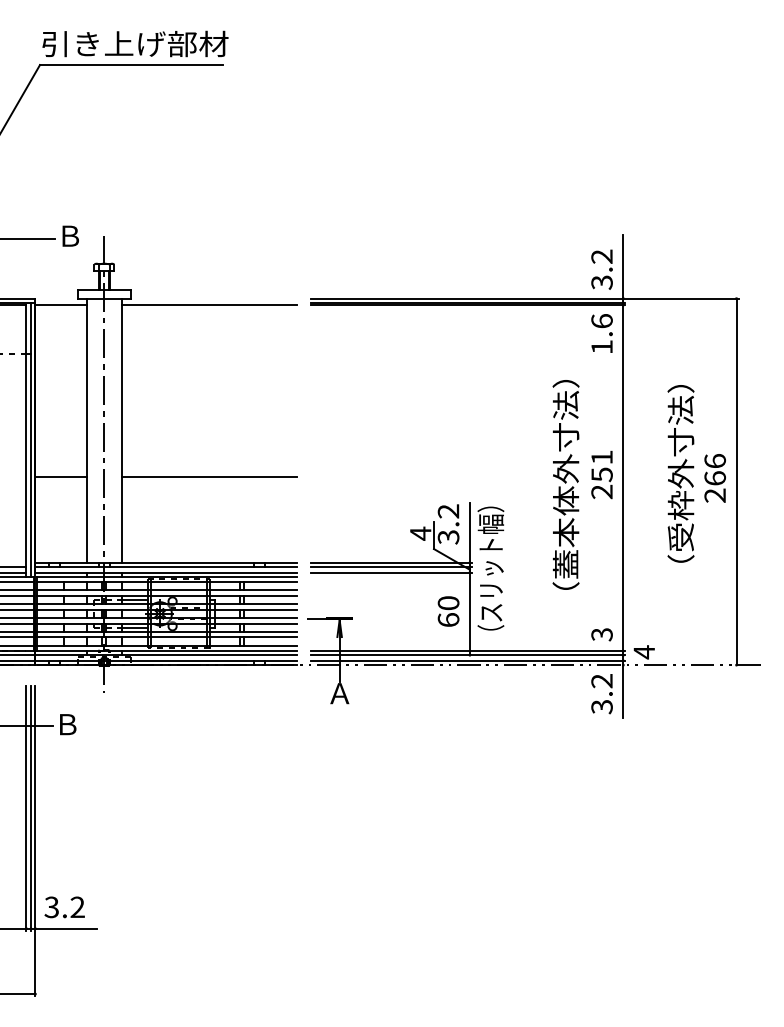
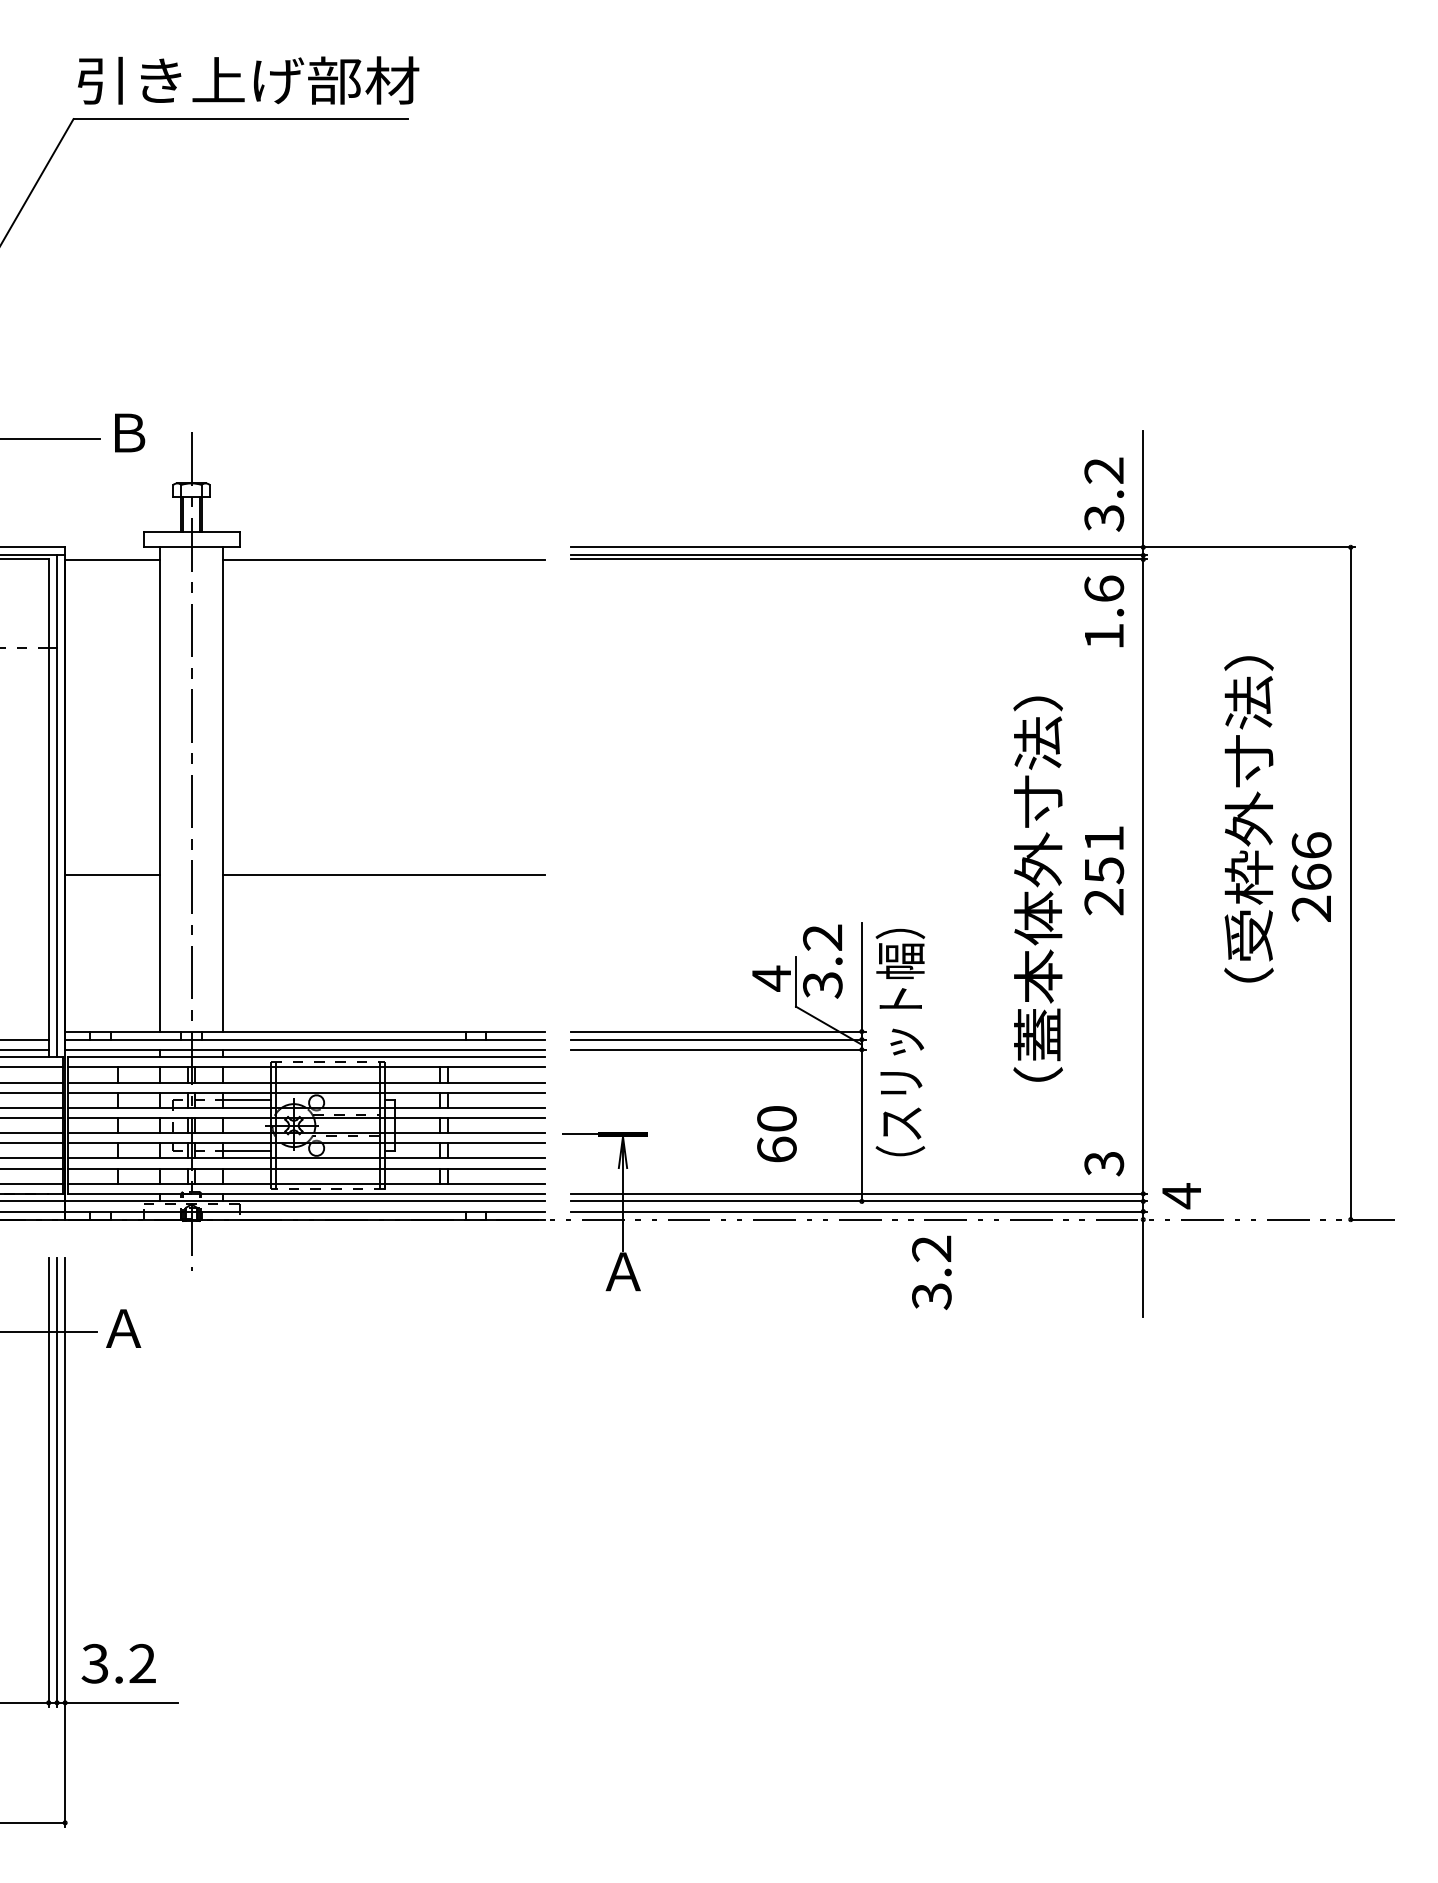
text: (680, 473) -> (1248, 818), moved
text: (448, 611) -> (776, 1134), moved
text: (601, 694) -> (930, 1273), moved
text: (66, 724) -> (122, 1328), Ｂ -> Ａ

